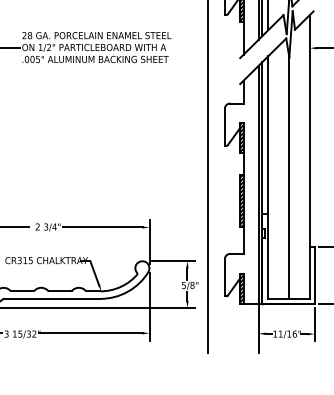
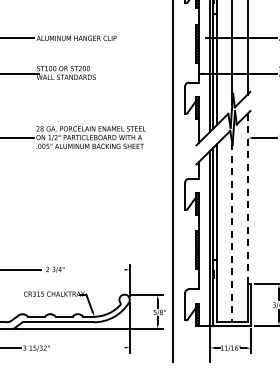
line: (309, 131) -> (247, 199), solid -> dashed
line: (289, 176) -> (232, 232), solid -> dashed
line: (102, 227) -> (95, 269), removed
line: (90, 333) -> (86, 347), removed

